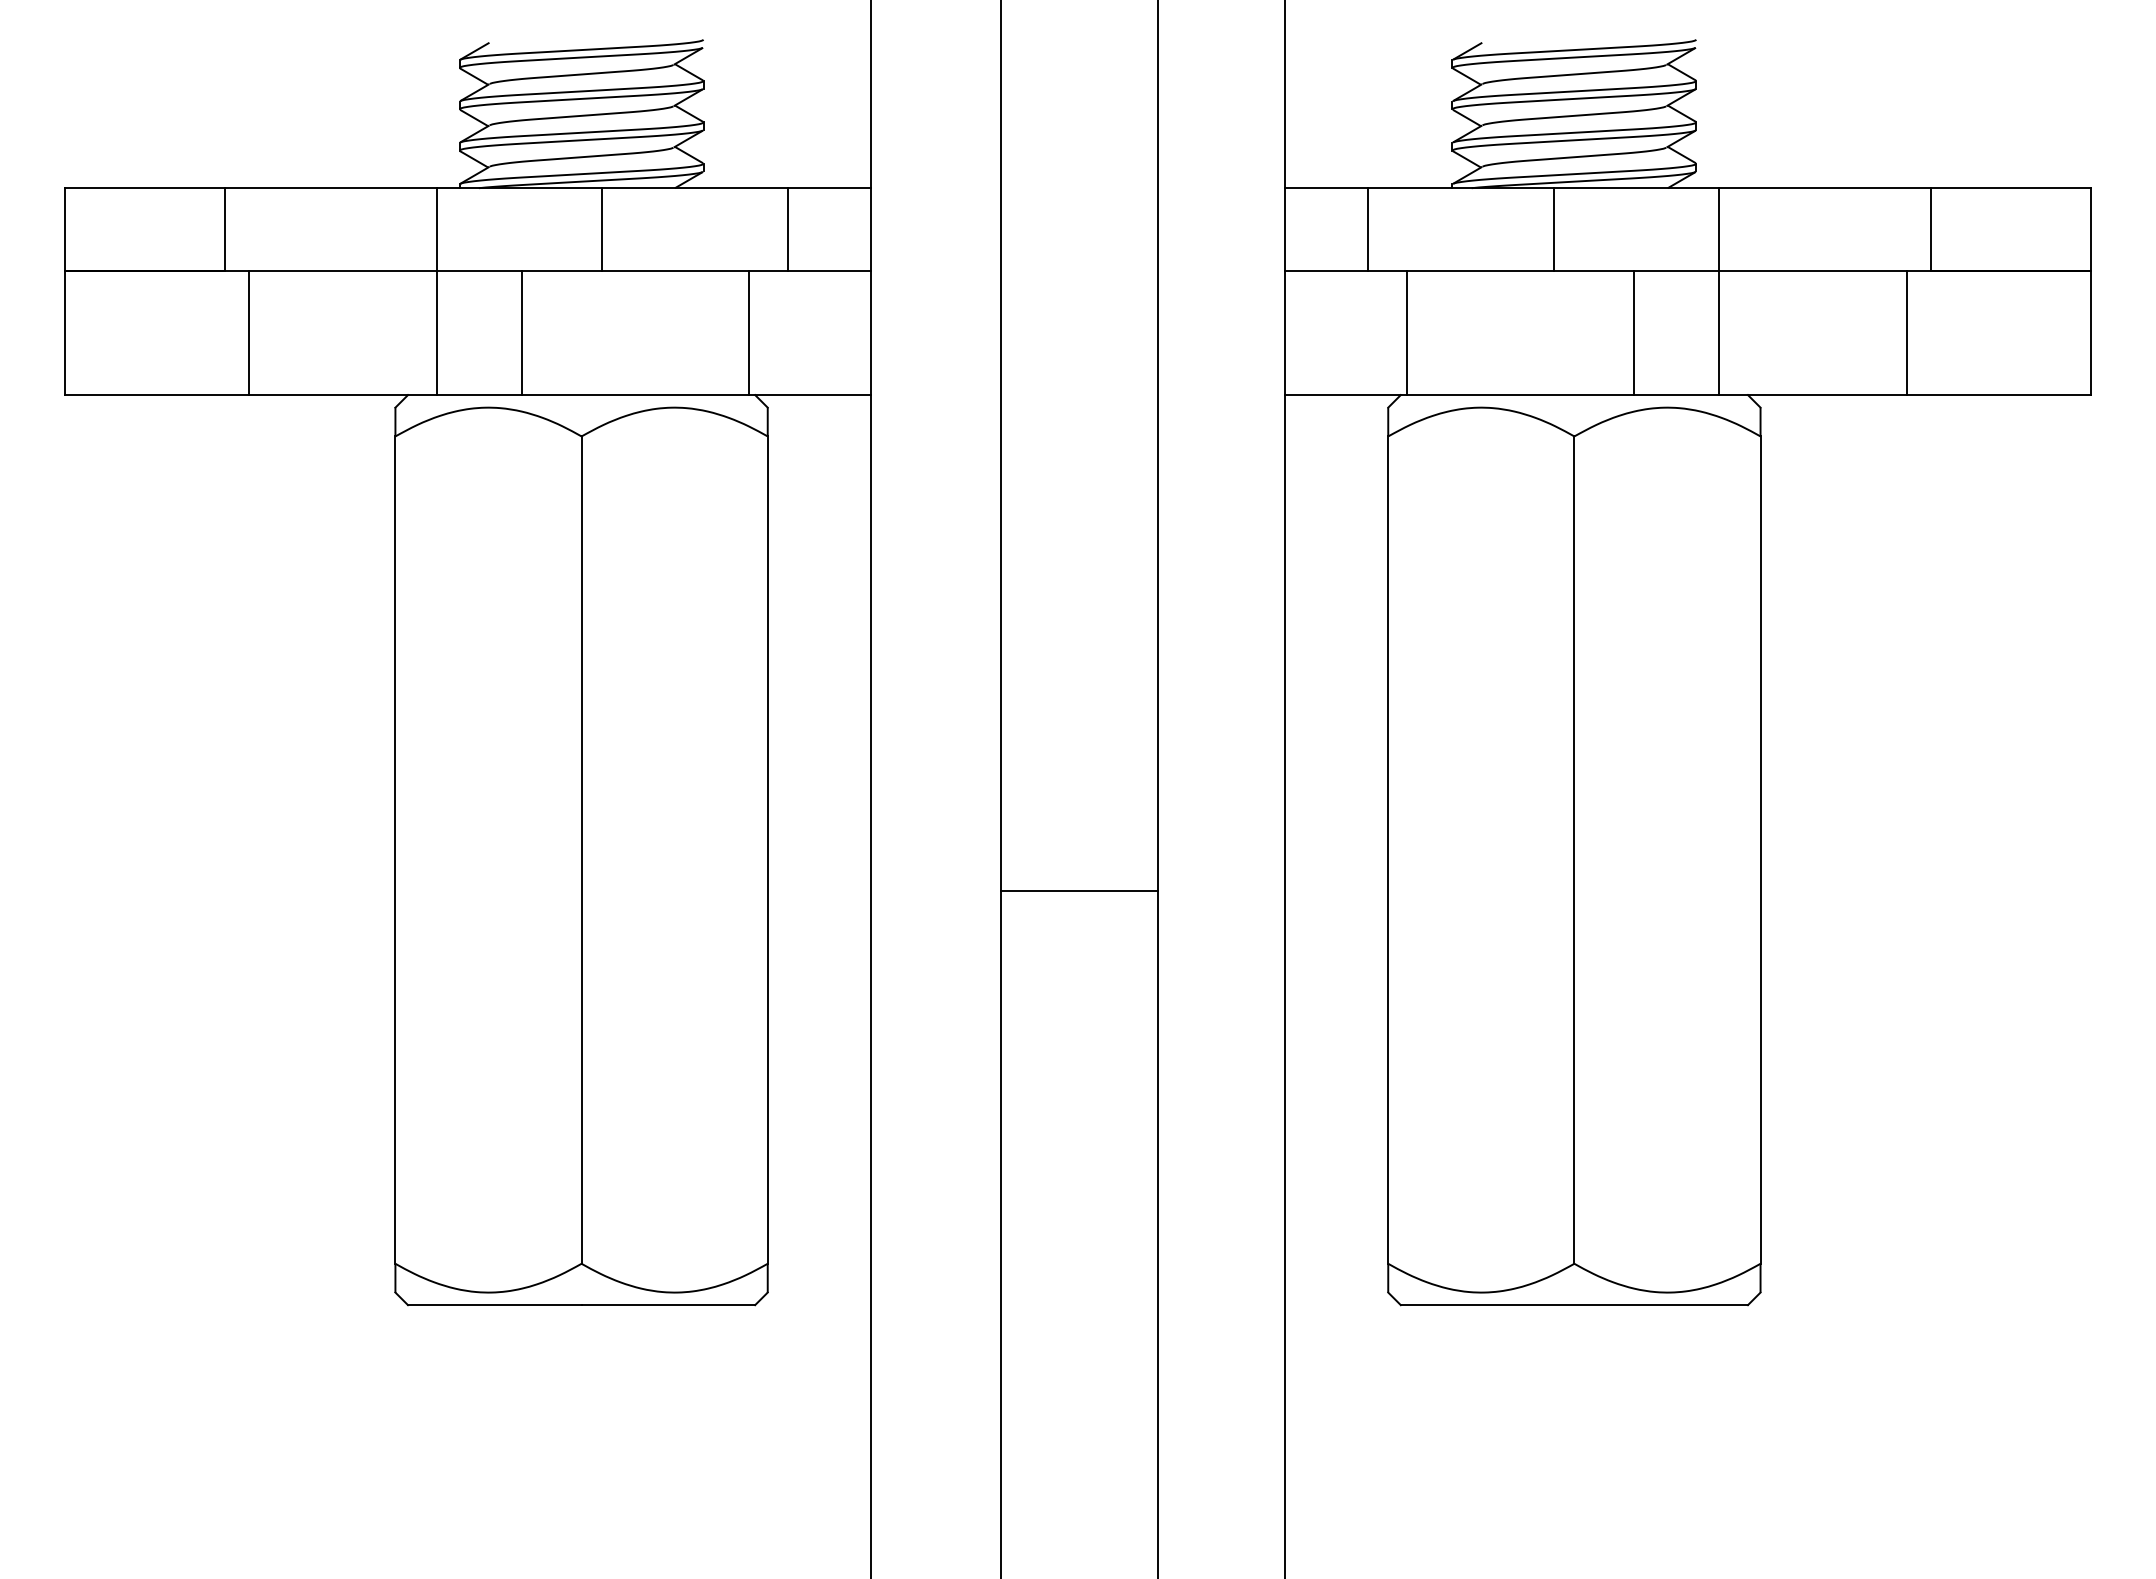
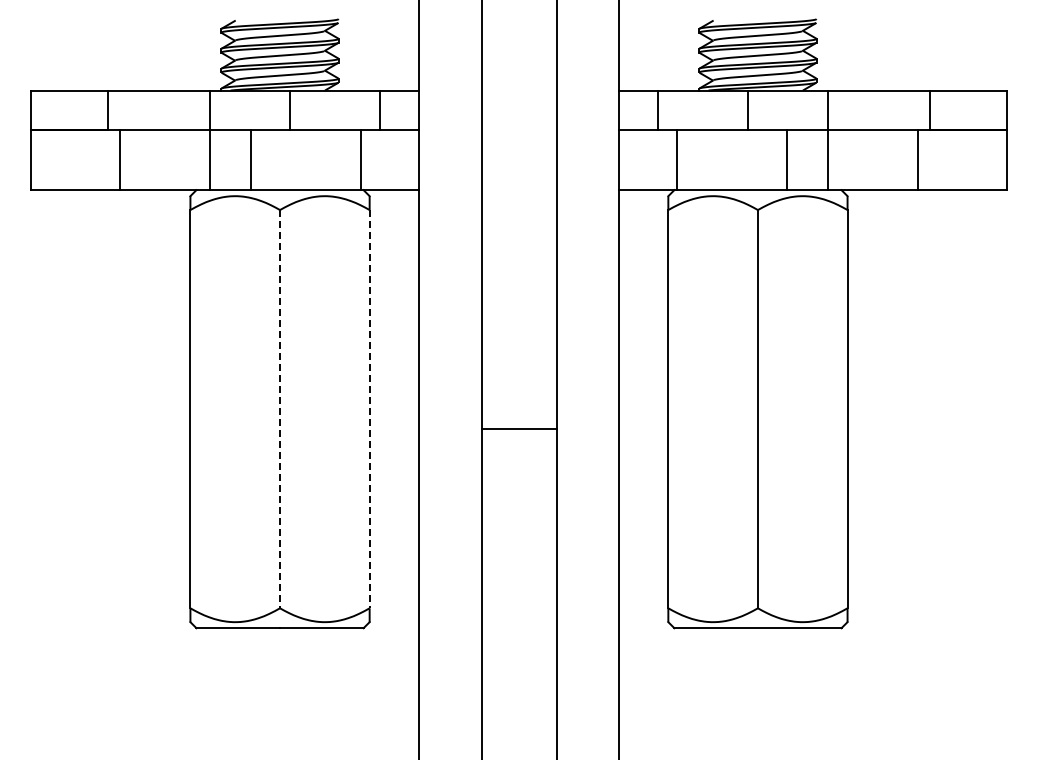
line: (582, 850) -> (280, 409), solid -> dashed
line: (767, 850) -> (369, 409), solid -> dashed

